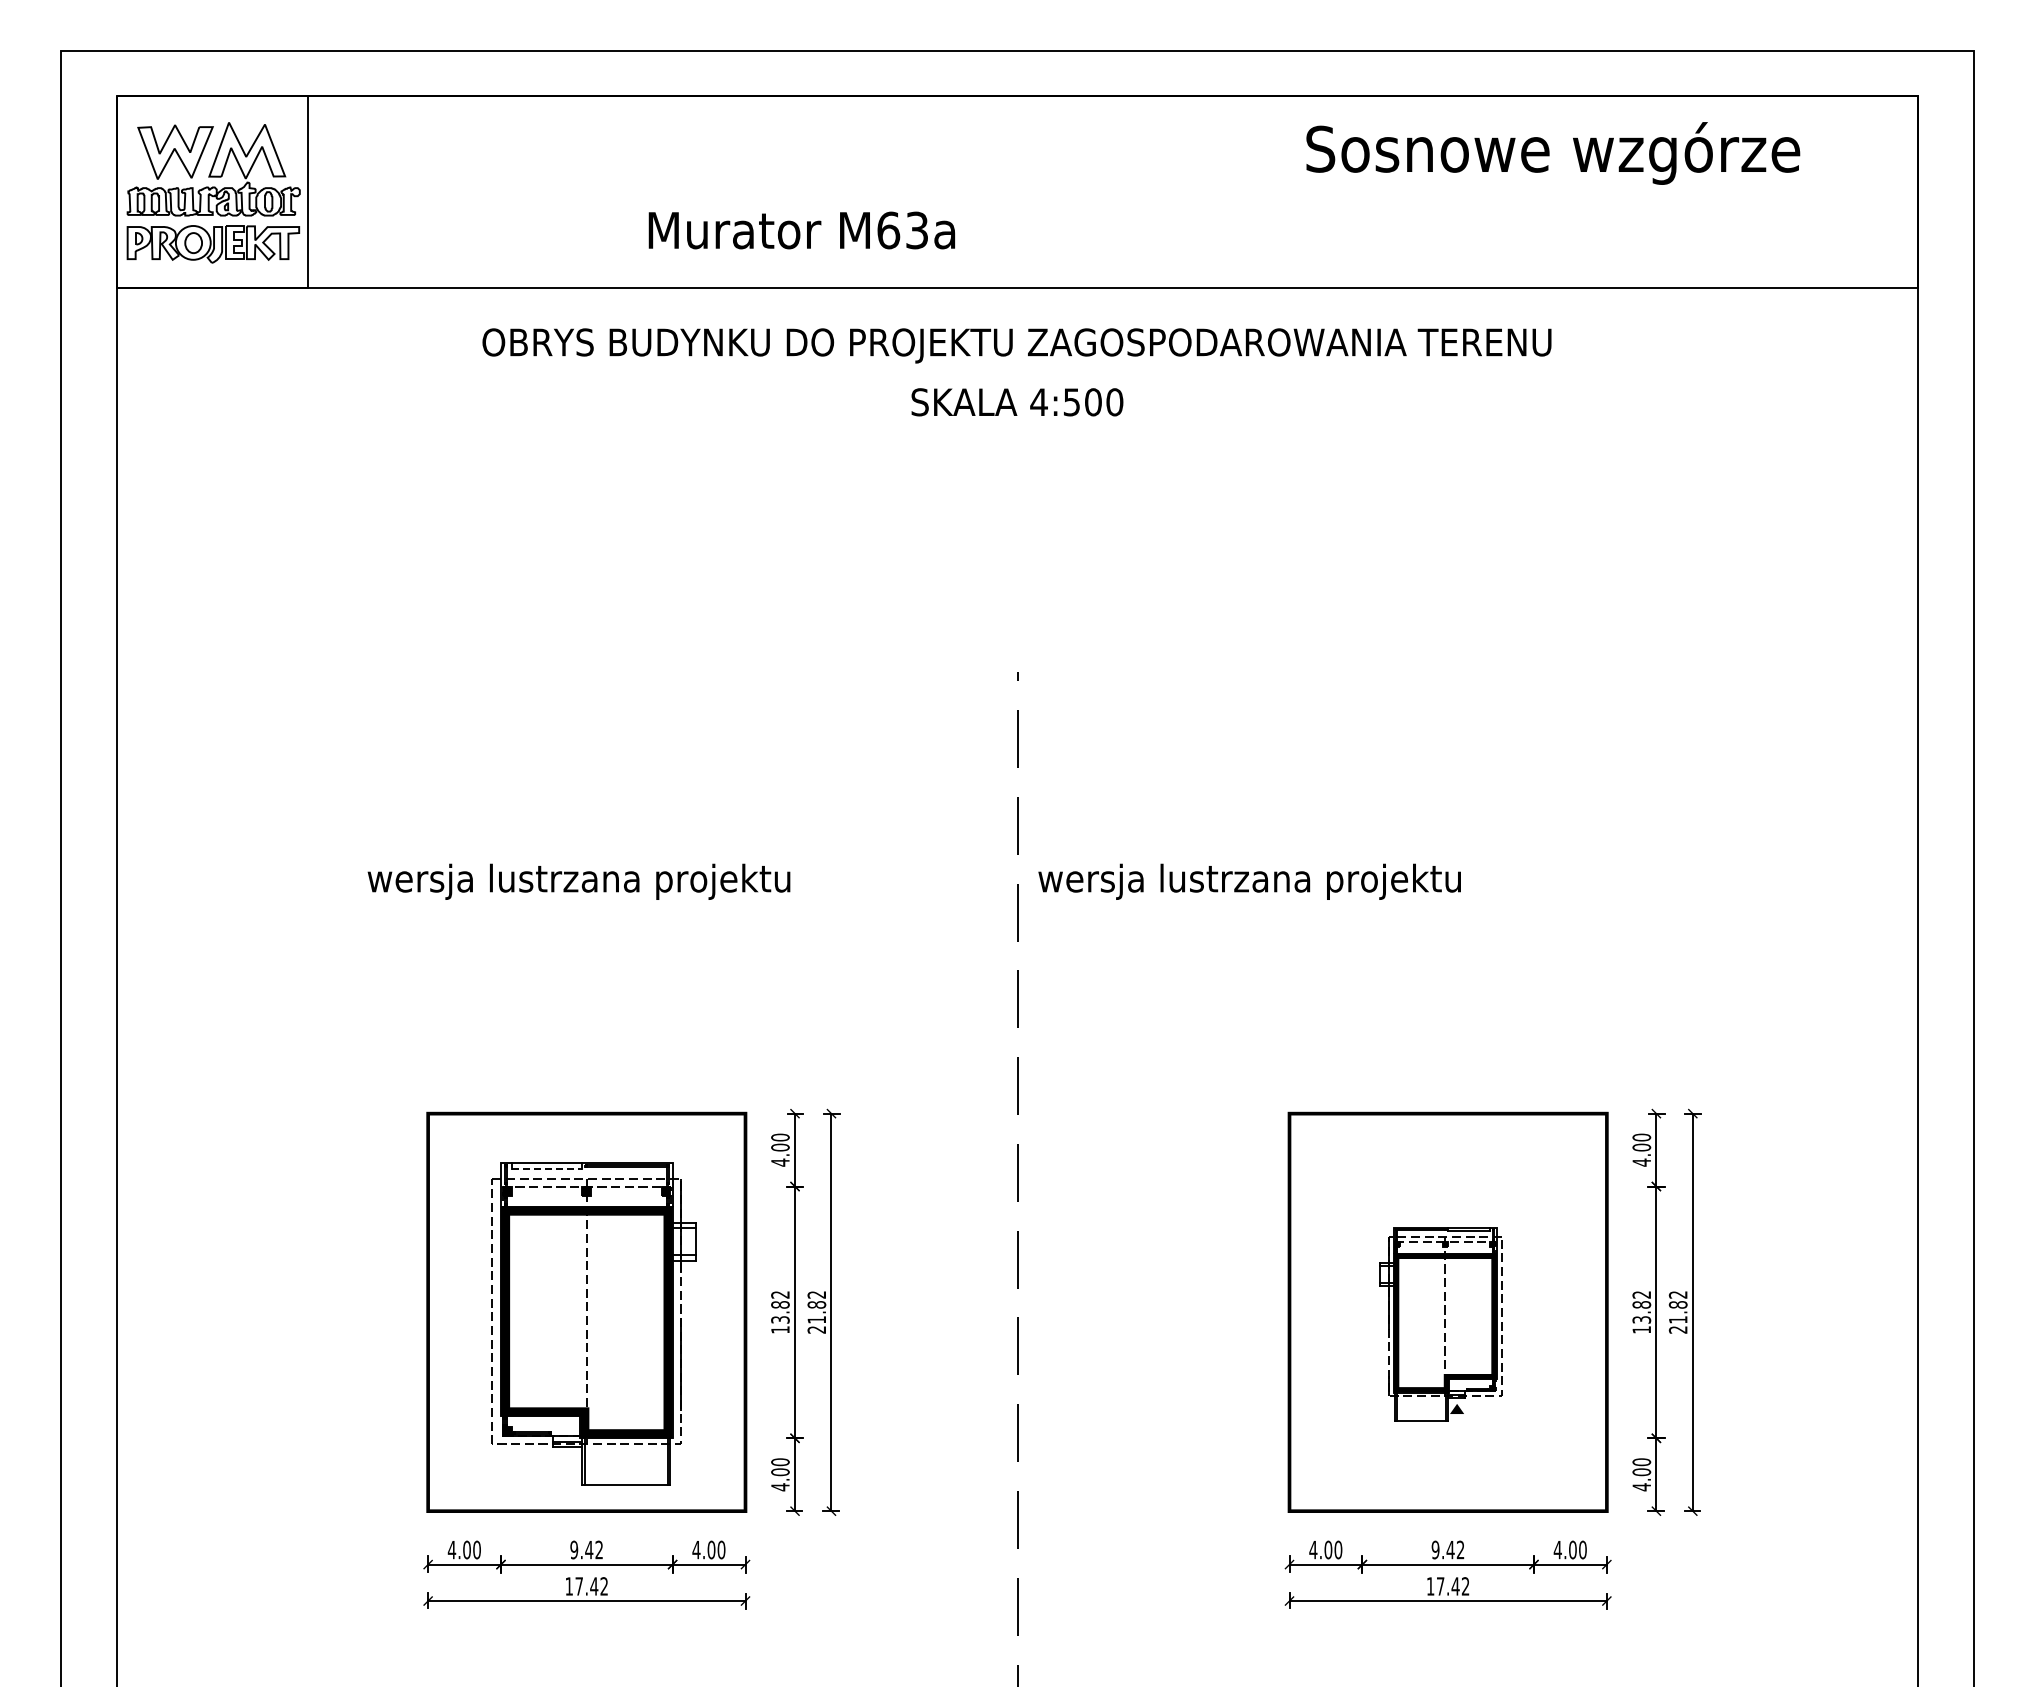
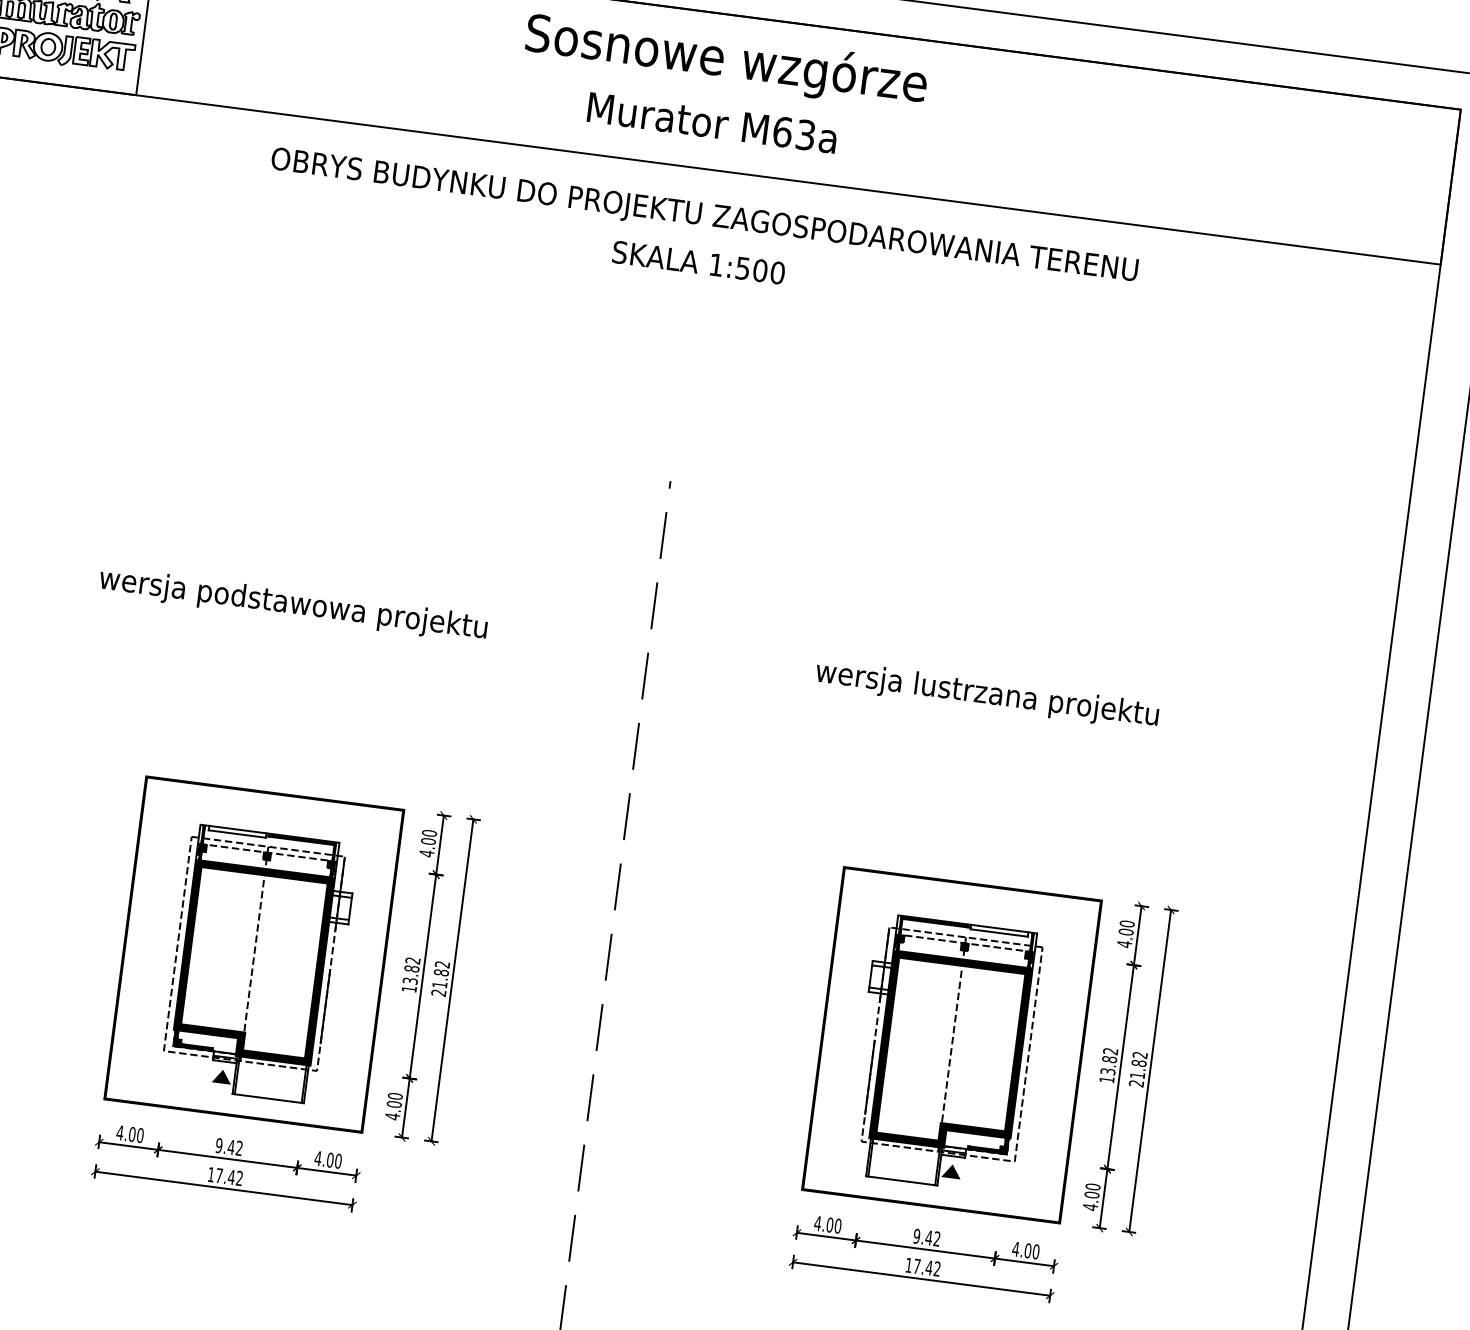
text: (1553, 153) -> (726, 61), moved
text: (801, 230) -> (712, 122), moved
text: (1038, 401) -> (715, 264), 4:500 -> 1:500
text: (579, 881) -> (293, 604), wersja lustrzana projektu -> wersja podstawowa projektu
text: (1249, 881) -> (987, 694), moved
line: (547, 1168) -> (237, 833), dashed -> solid
part: (1440, 1323) -> (944, 1053), size x1.67
fill: (567, 1465) -> (222, 1076), added

